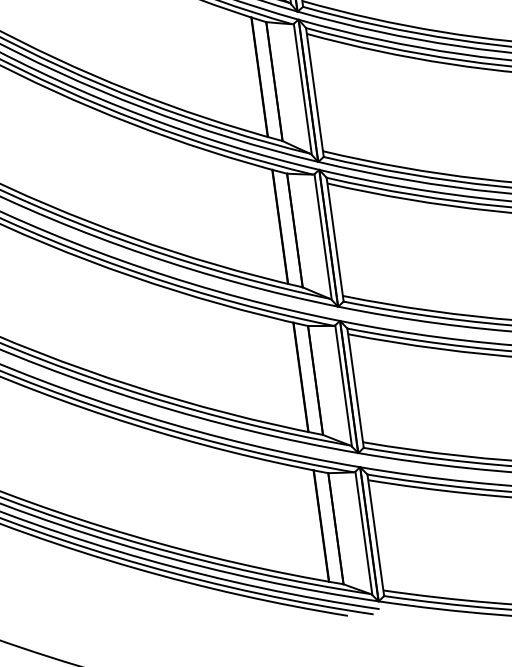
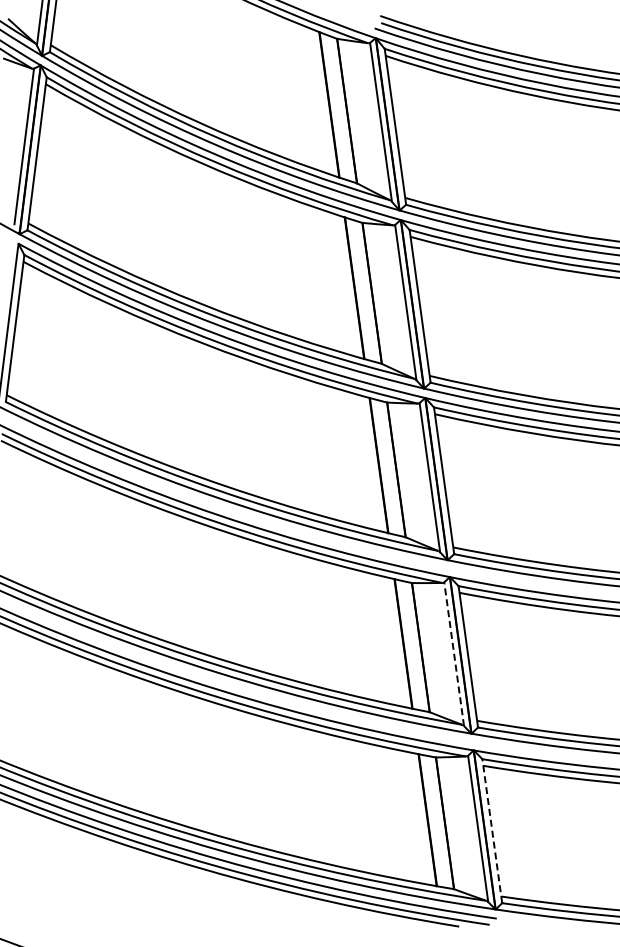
line: (343, 386) -> (454, 654), solid -> dashed
line: (375, 535) -> (492, 831), solid -> dashed

